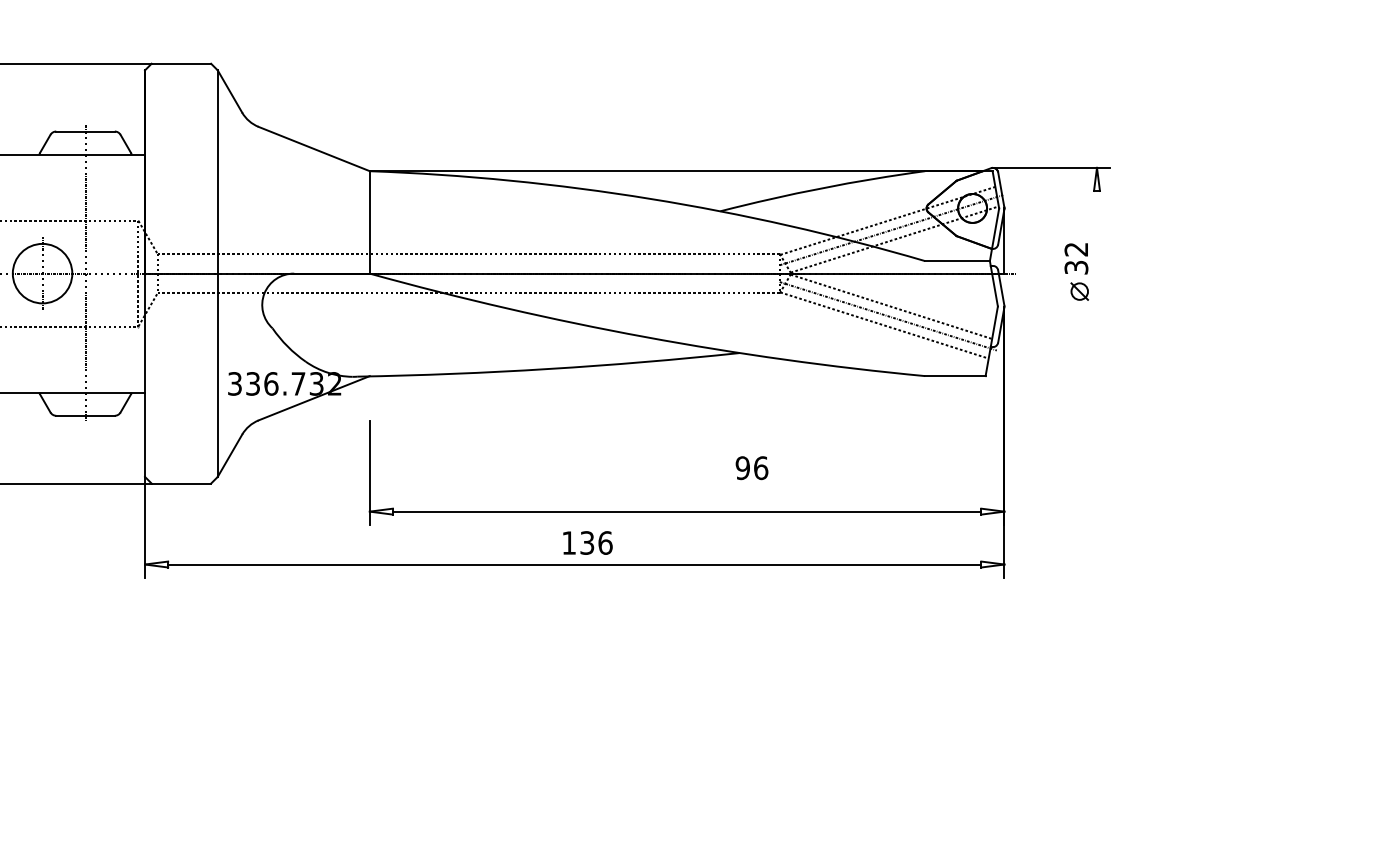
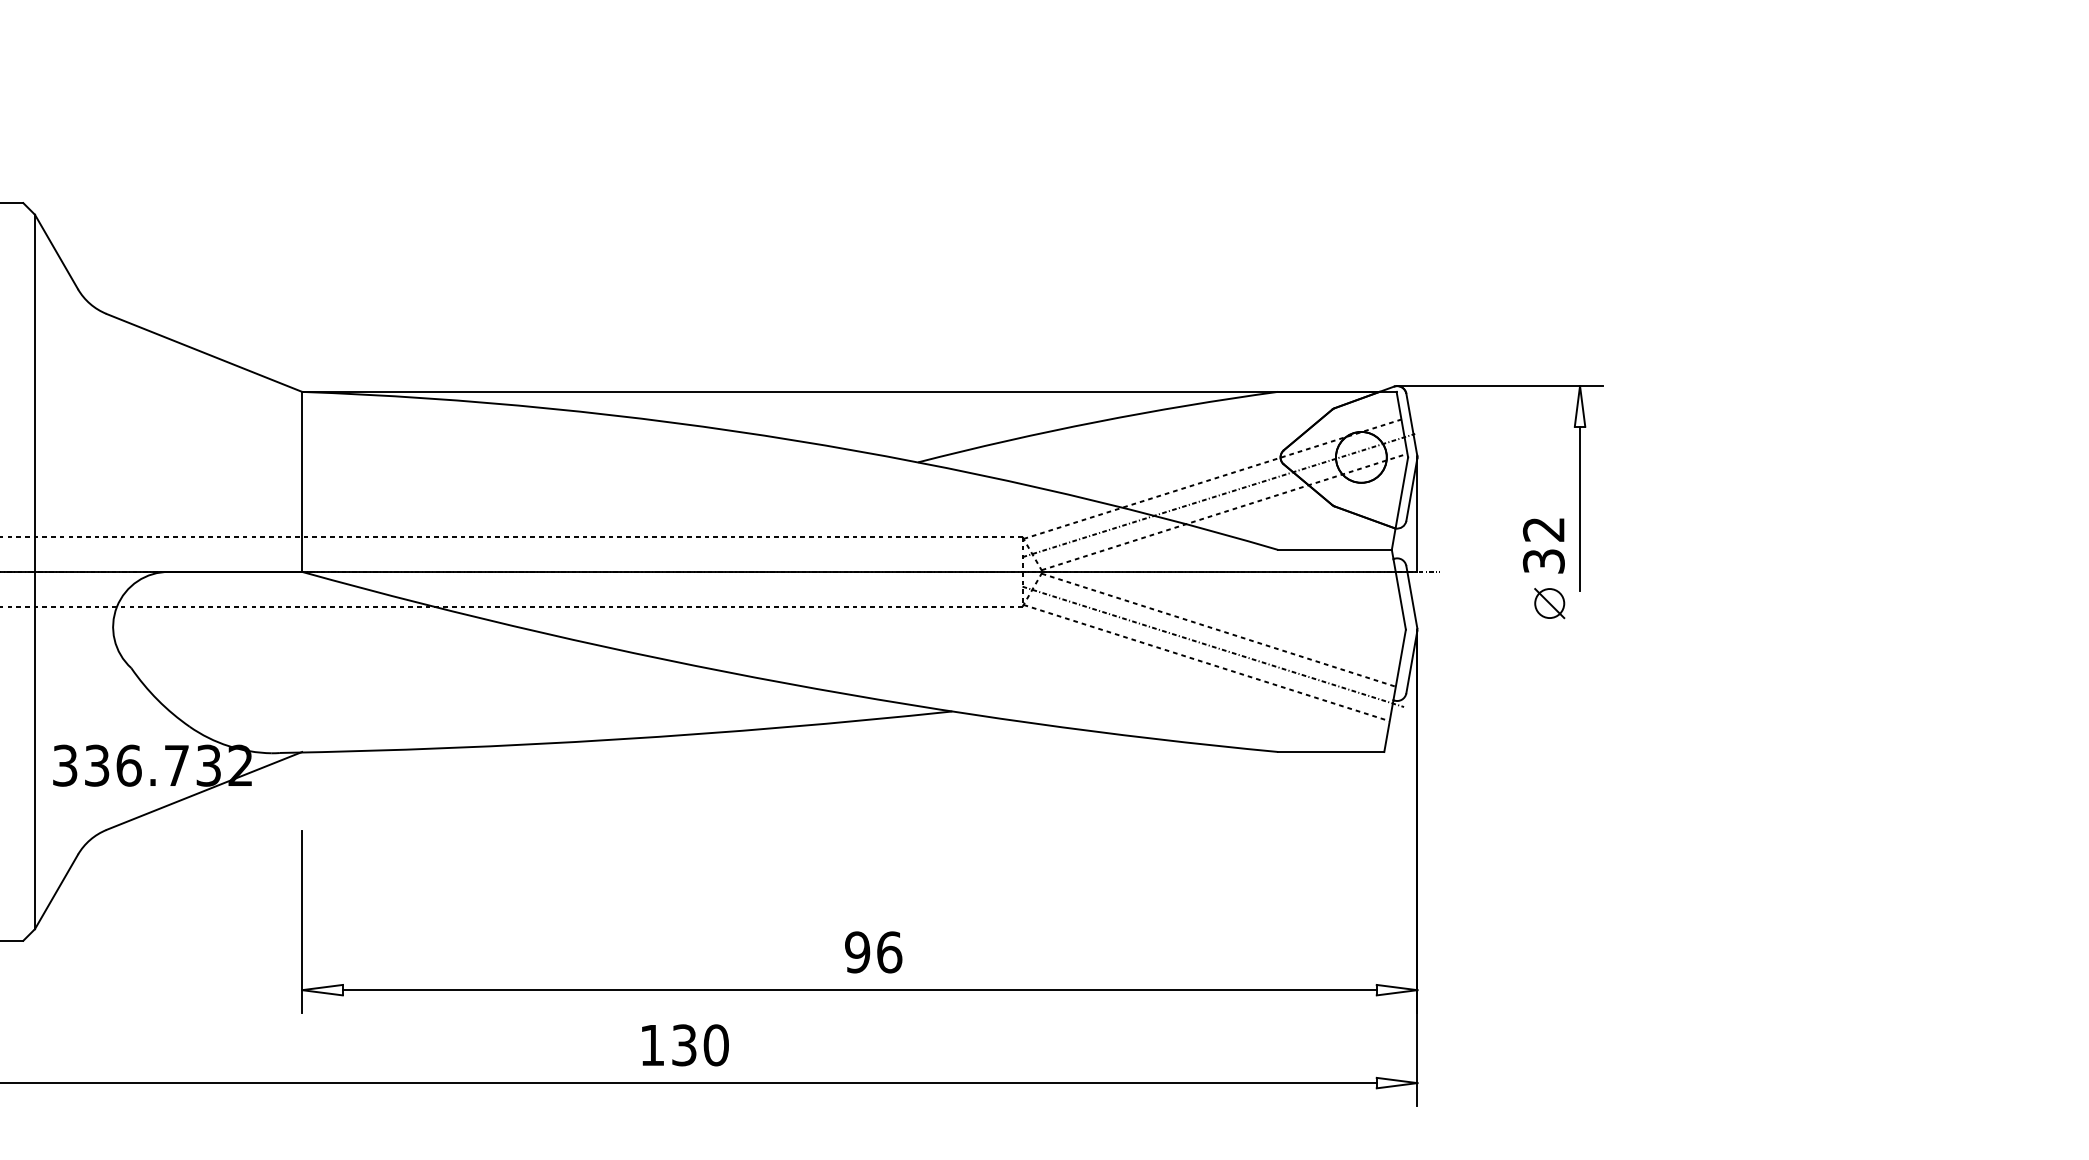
line: (1097, 237) -> (1580, 508), added
text: (751, 468) -> (872, 953), moved
text: (605, 542) -> (716, 1044), 136 -> 130

